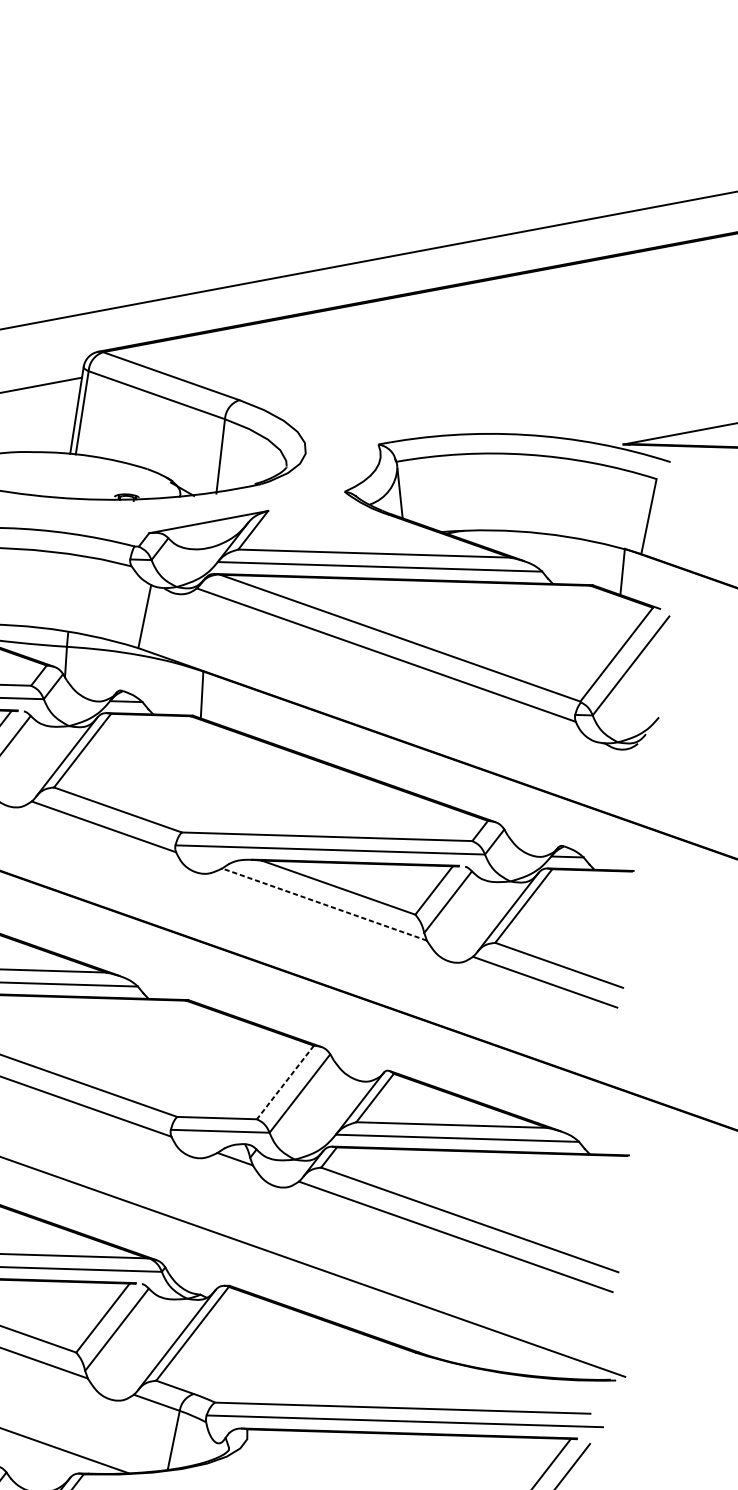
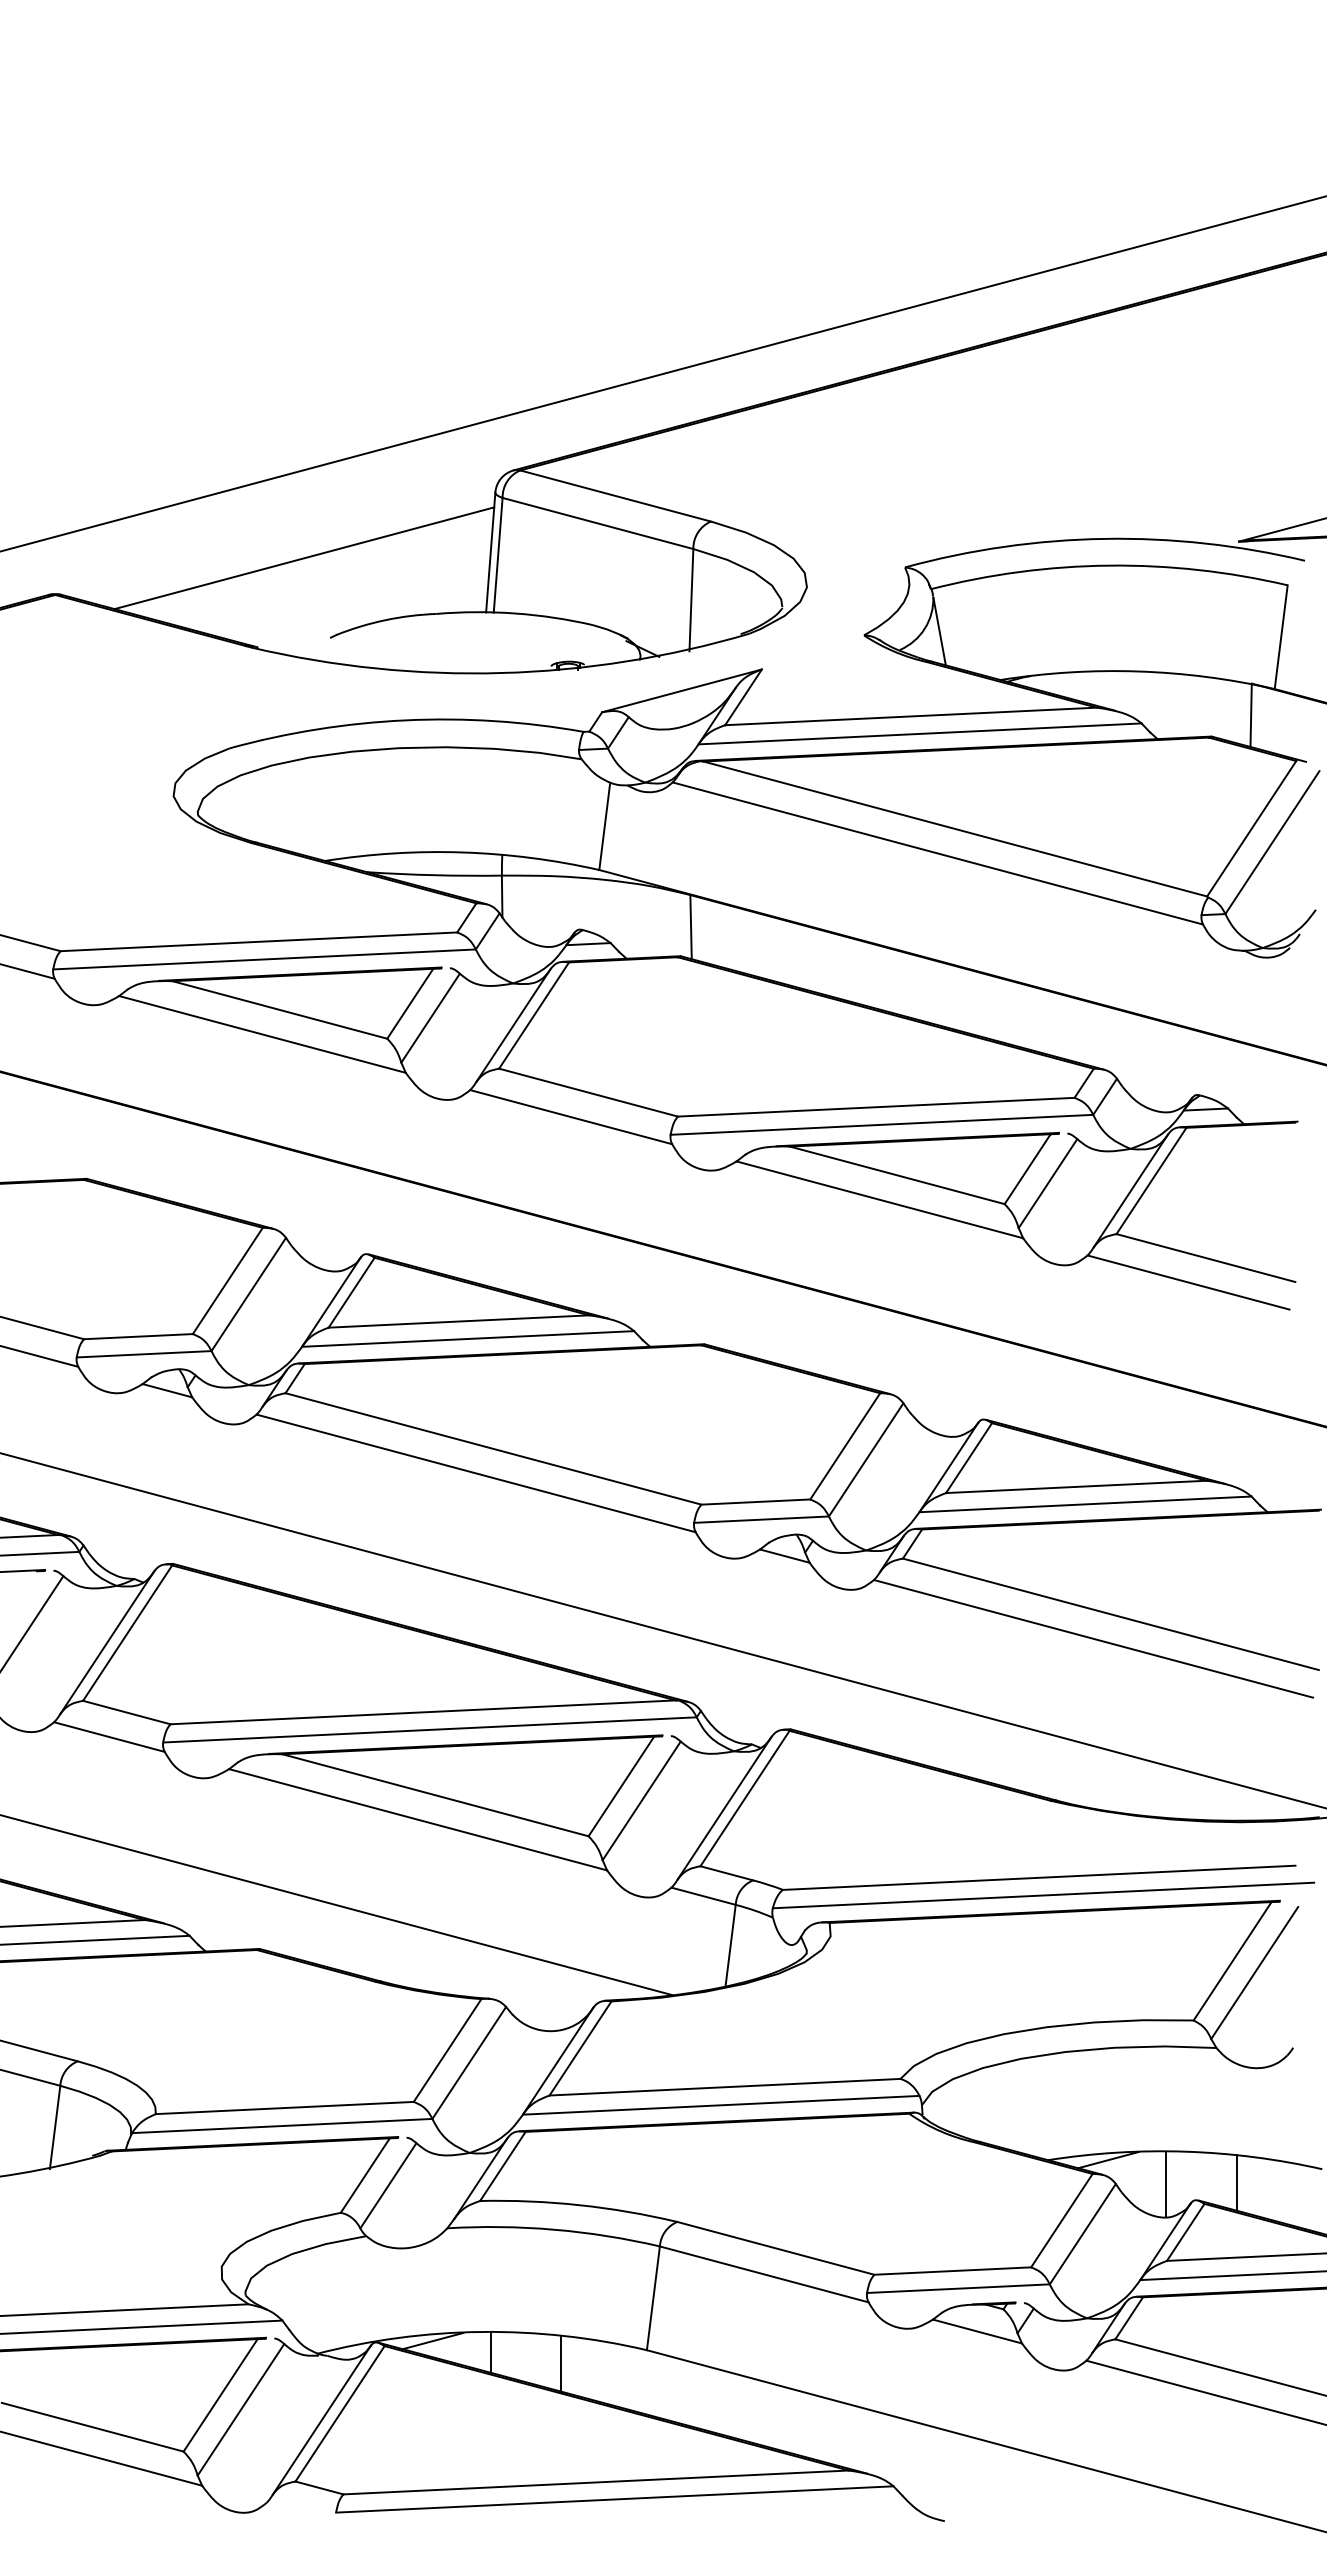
line: (324, 904) -> (879, 1199), dashed -> solid
line: (285, 1082) -> (845, 1446), dashed -> solid

